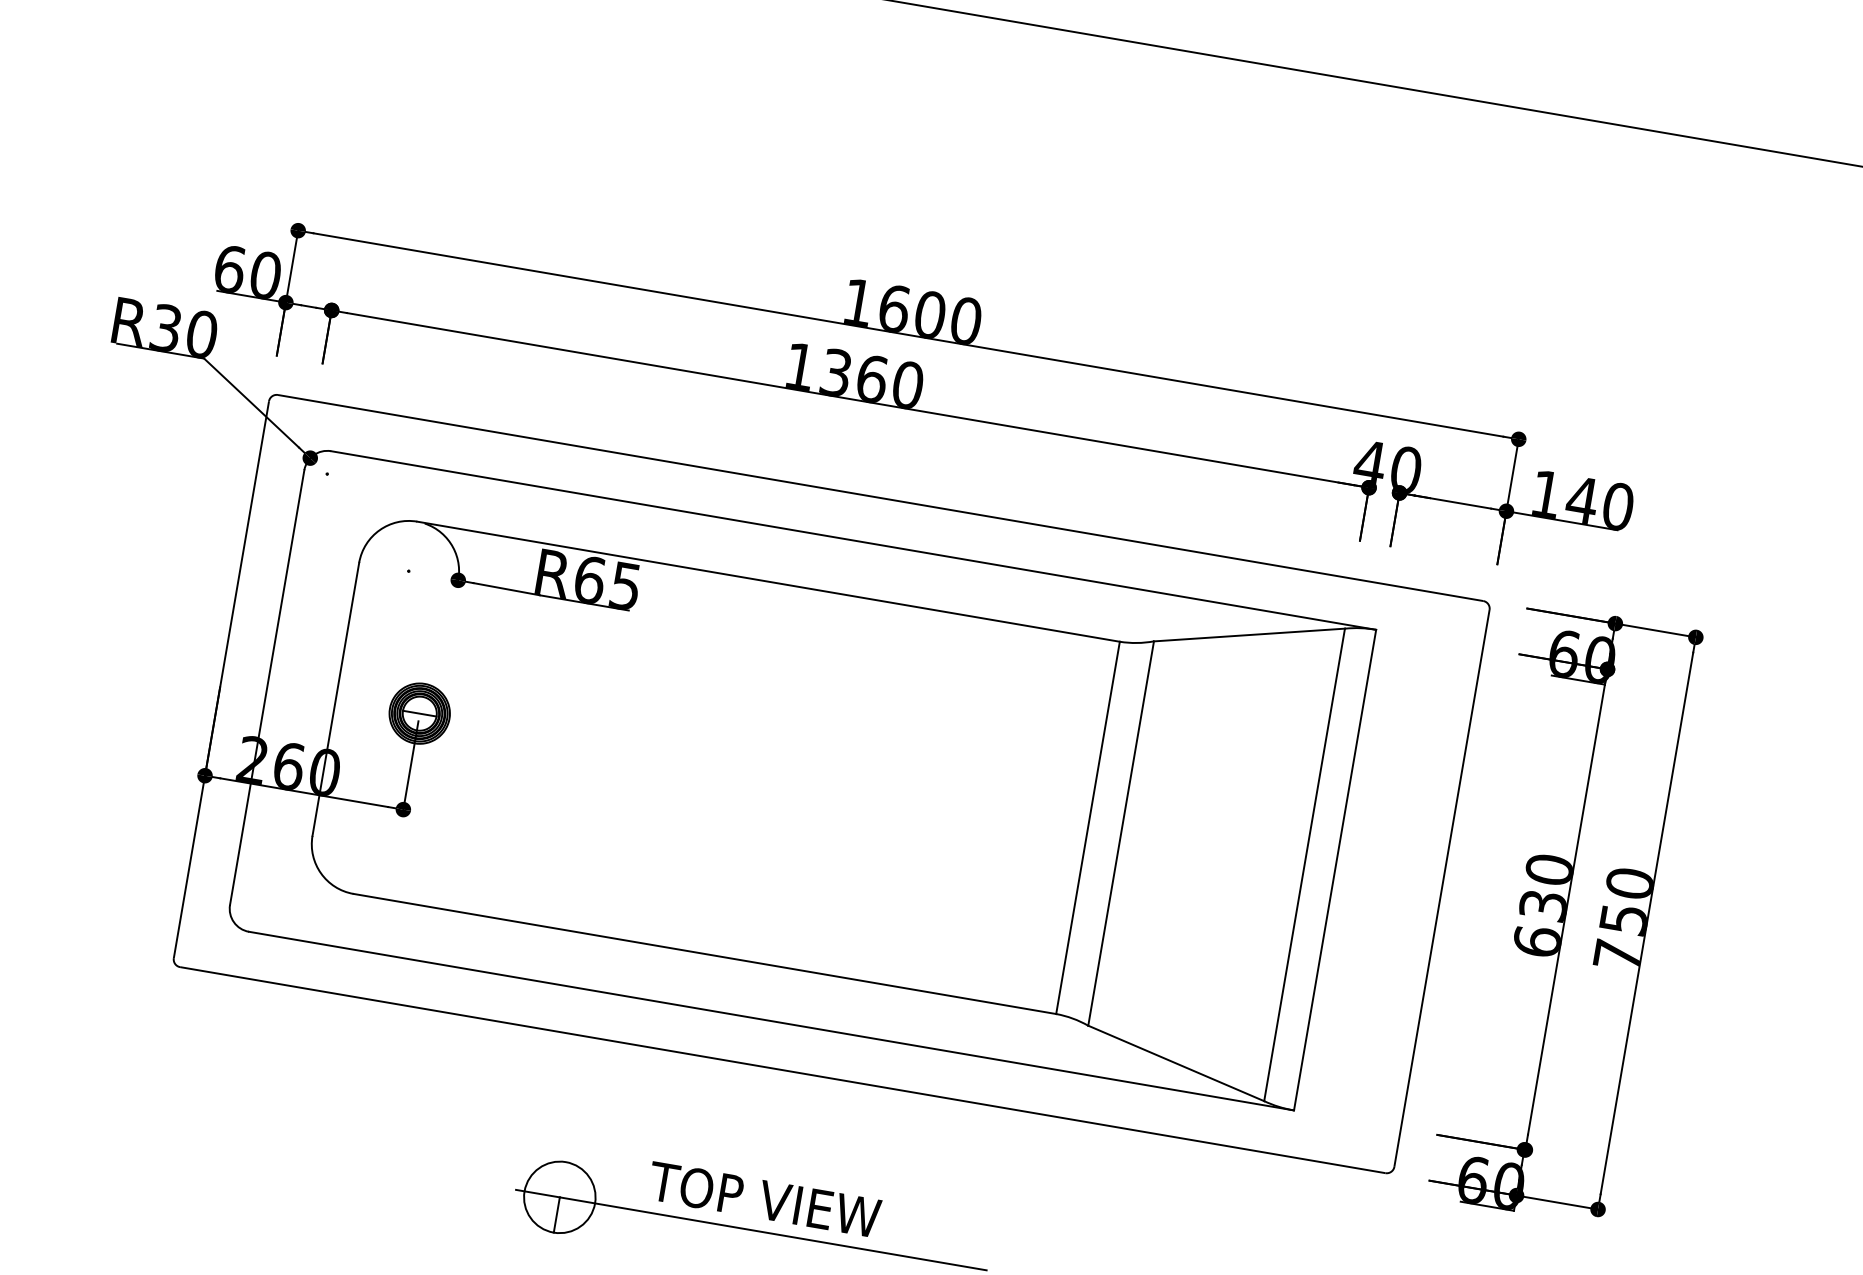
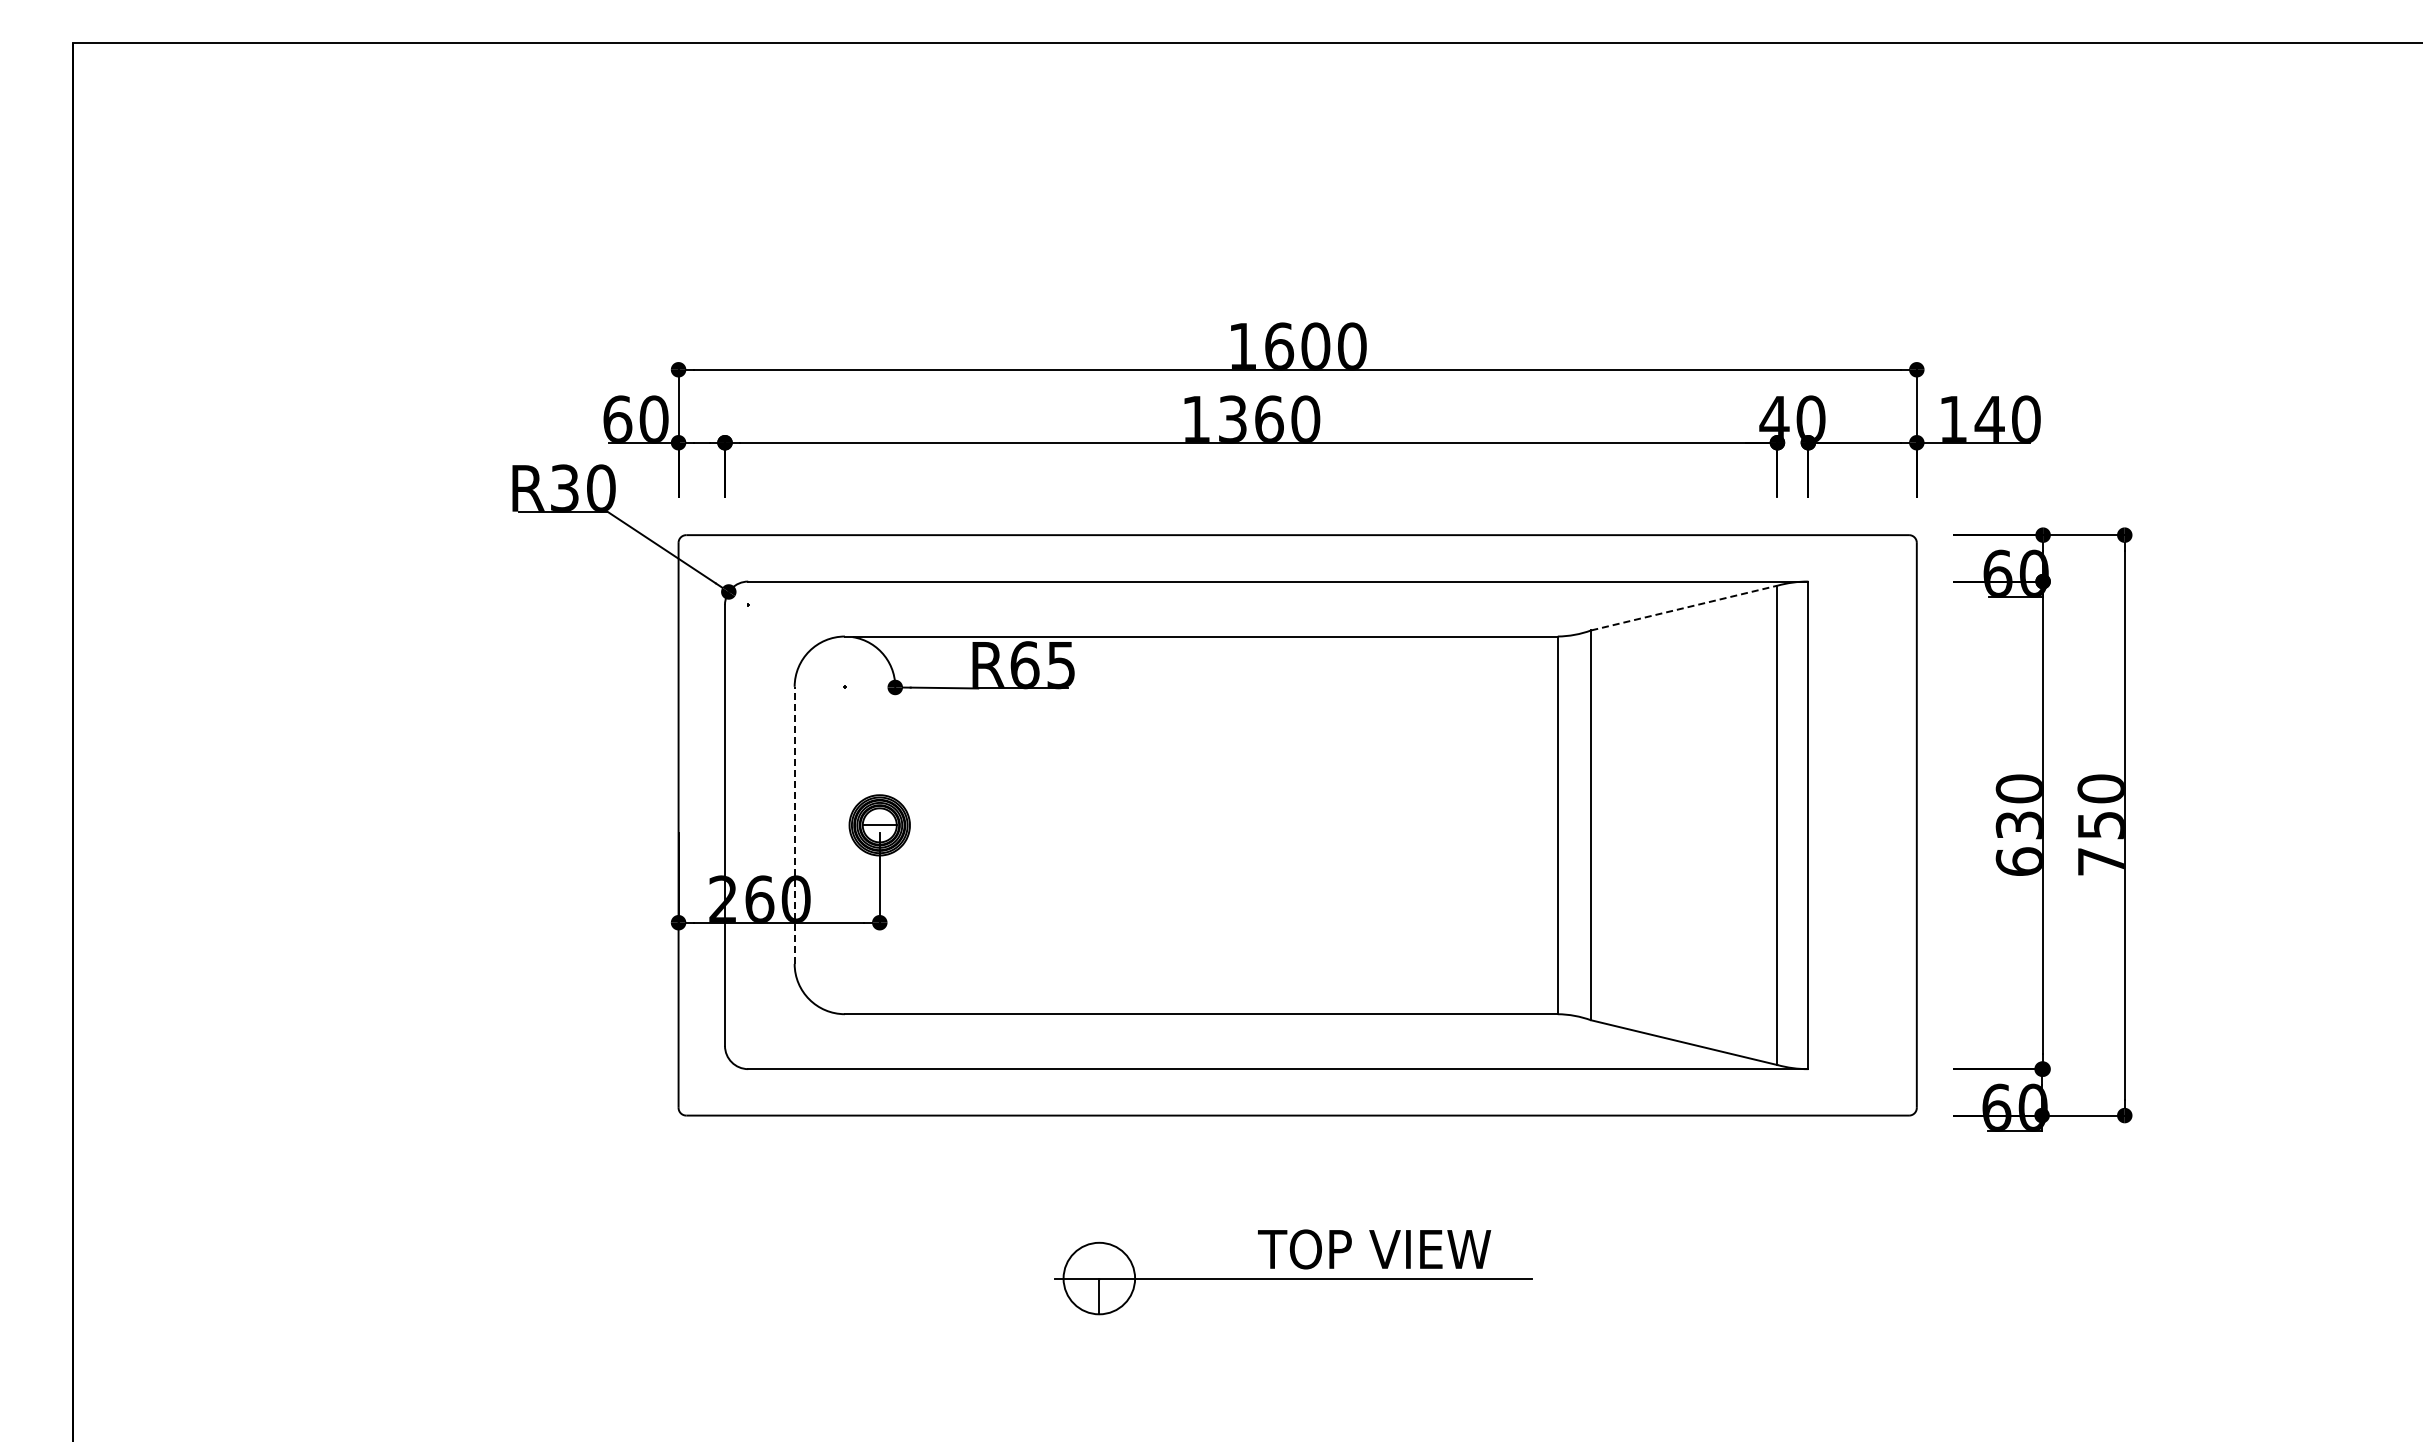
line: (1249, 635) -> (1684, 608), solid -> dashed
line: (335, 699) -> (794, 825), solid -> dashed
text: (764, 1199) -> (1374, 1249), moved

